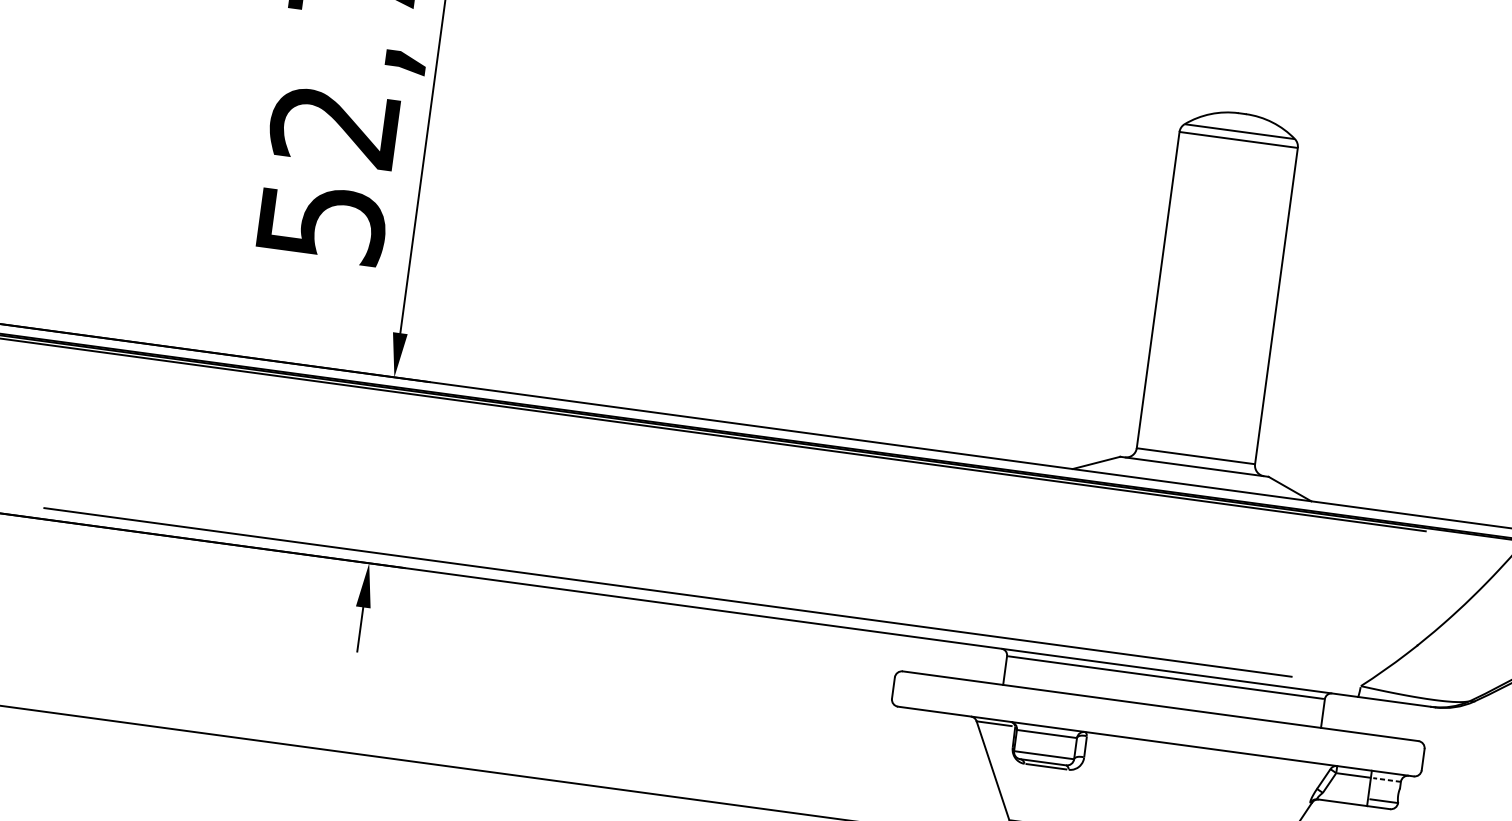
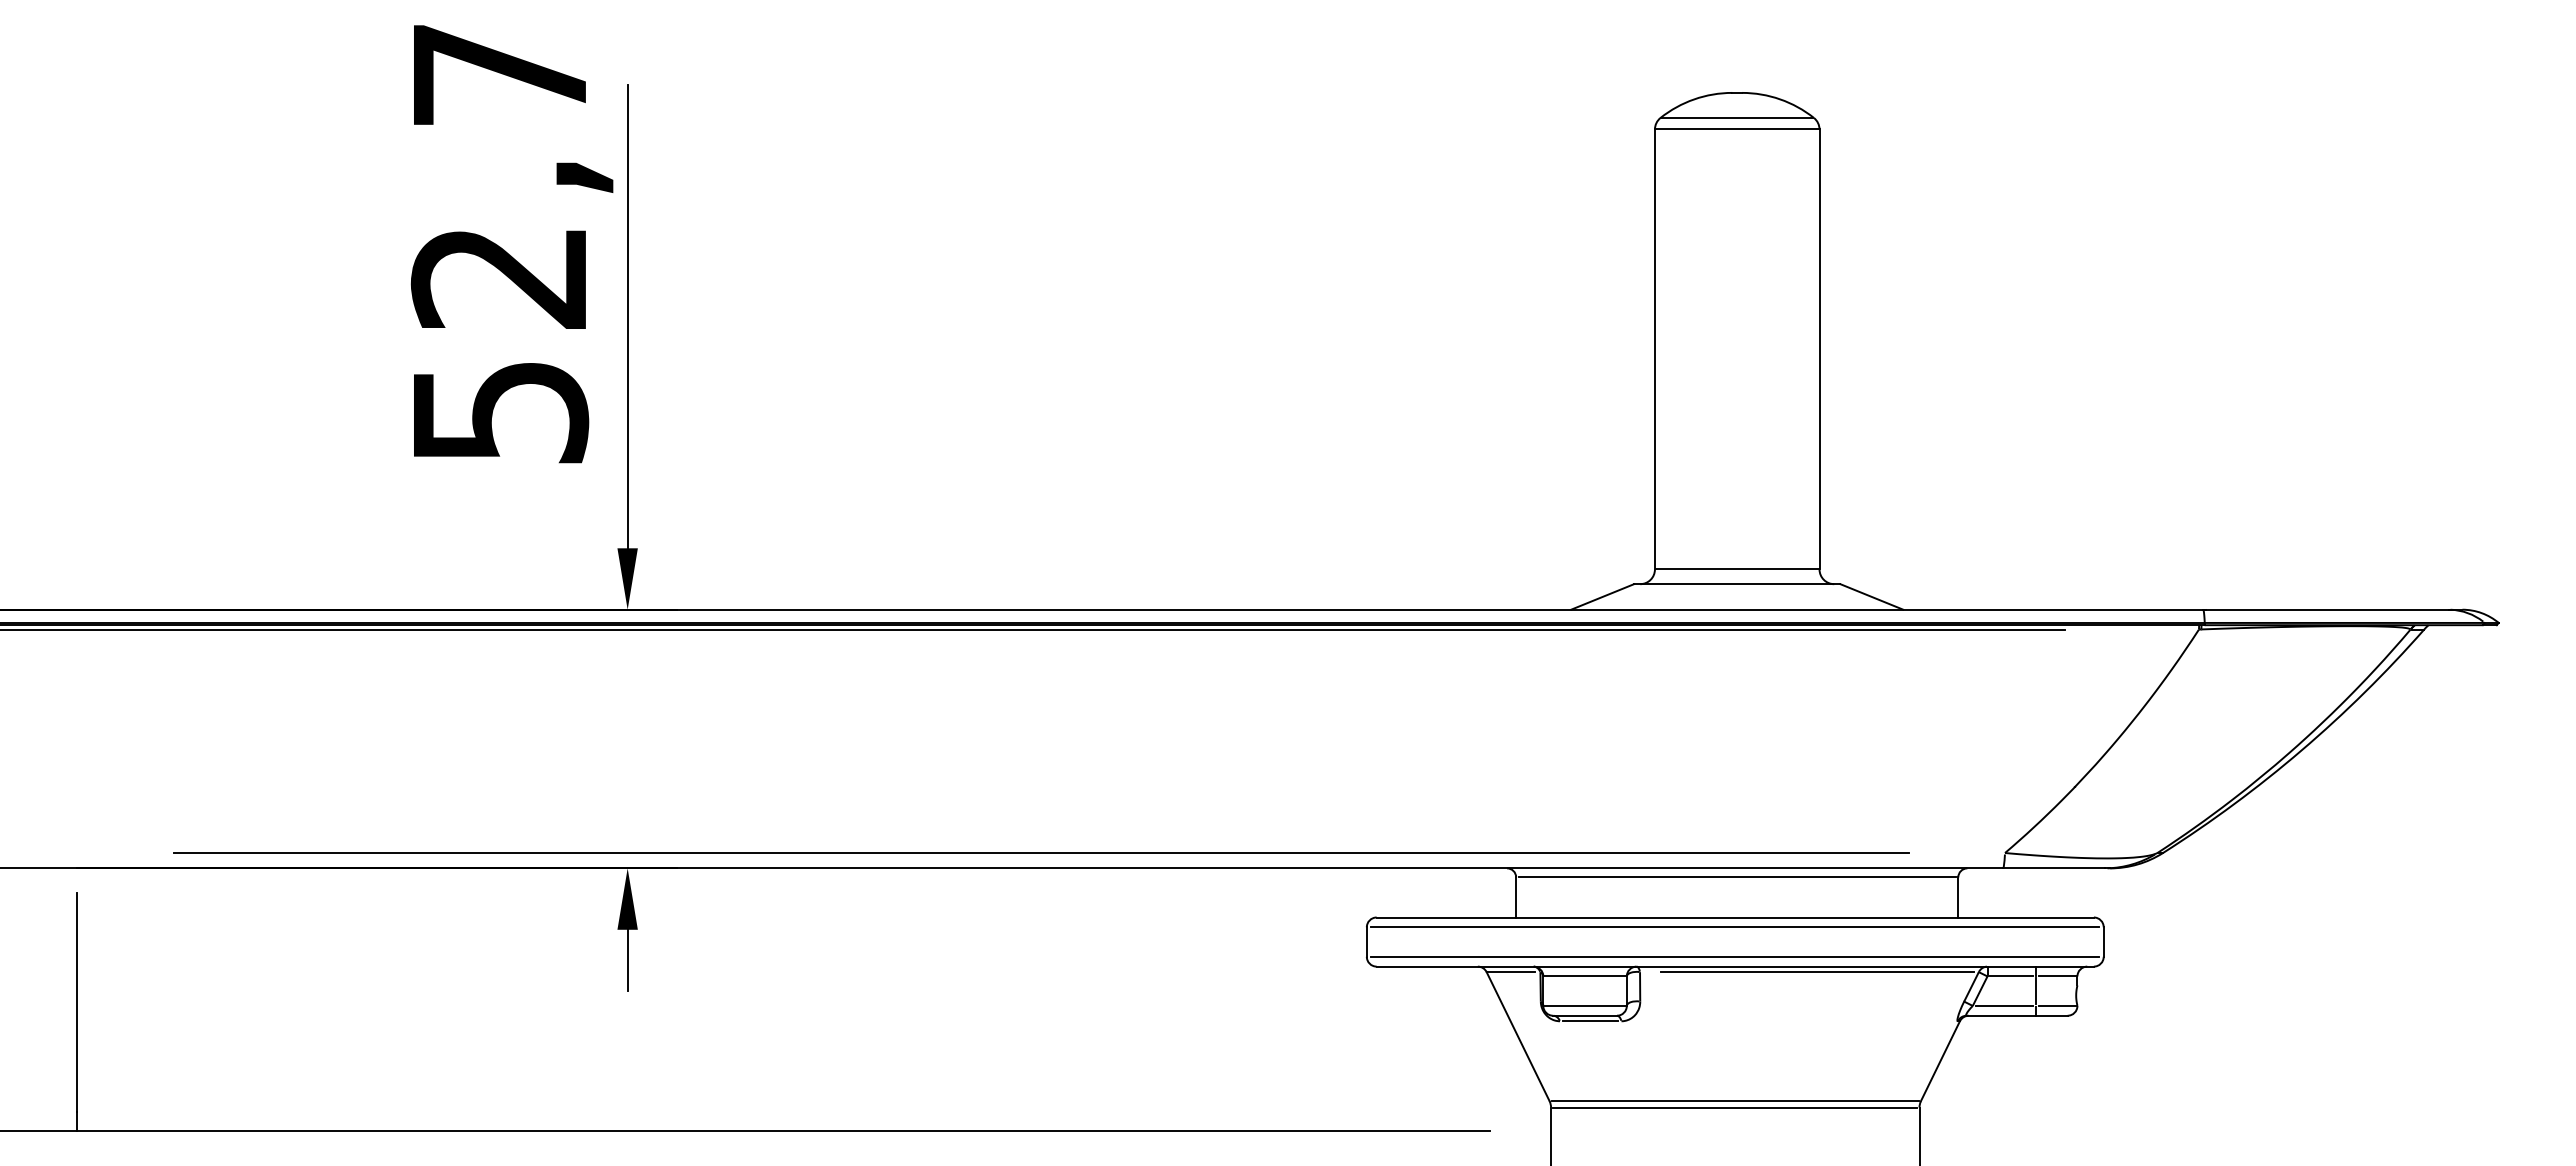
line: (1159, 713) -> (1735, 927), added
line: (1157, 734) -> (1735, 956), added
line: (1213, 753) -> (1816, 972), added
line: (1386, 779) -> (2057, 976), dashed -> solid
line: (1344, 795) -> (2003, 1005), added

